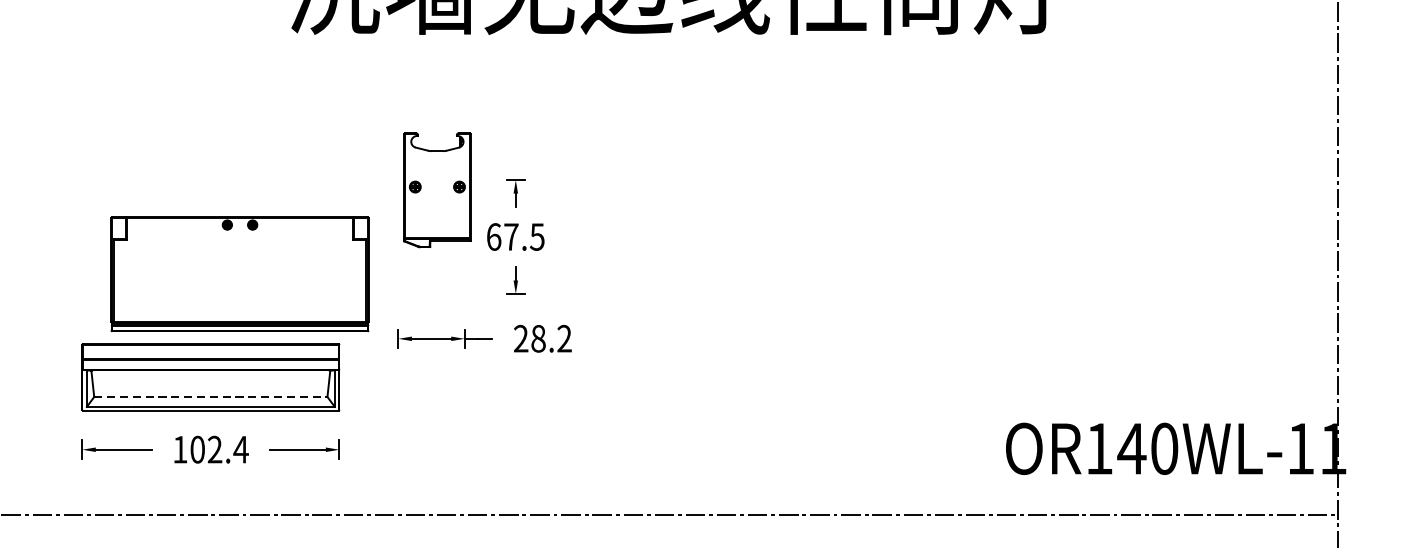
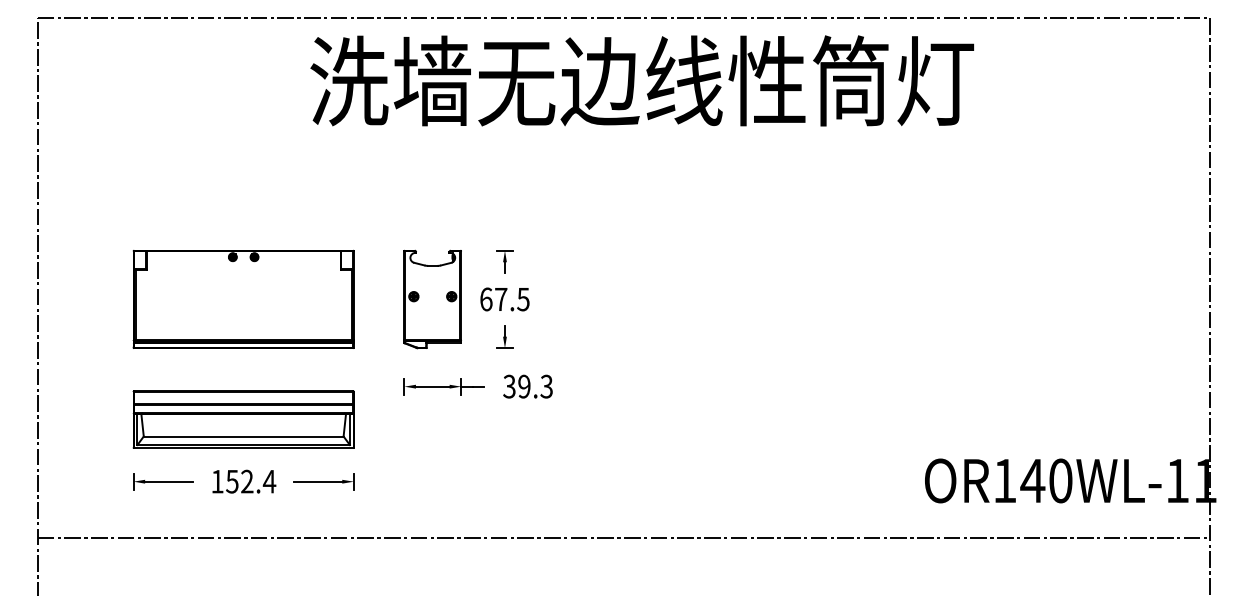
part: (437, 190) -> (432, 299), moved
part: (239, 273) -> (243, 298), moved
text: (542, 338) -> (527, 386), 28.2 -> 39.3
line: (210, 396) -> (243, 436), dashed -> solid
text: (197, 449) -> (232, 481), 102.4 -> 152.4

